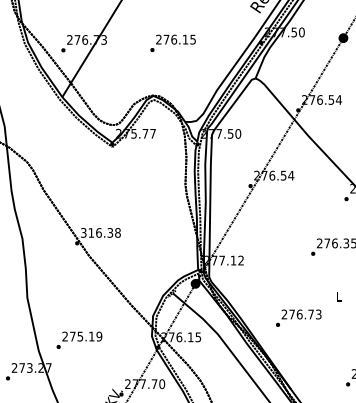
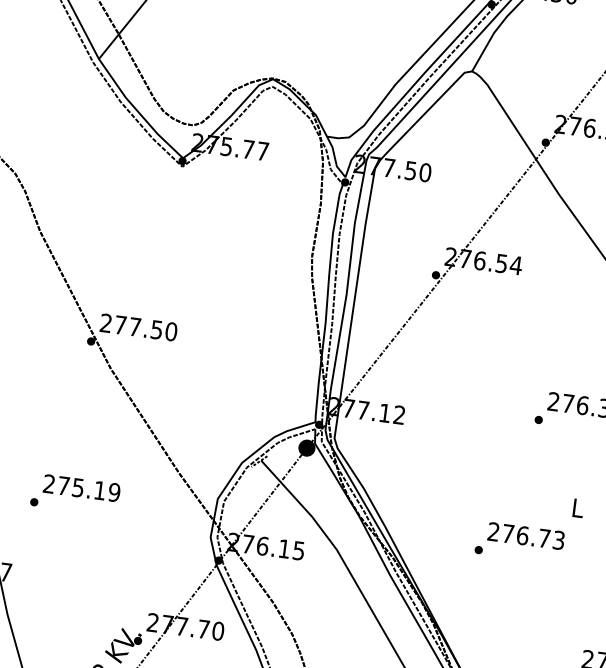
text: (100, 232) -> (138, 326), 316.38 -> 277.50
text: (298, 317) -> (519, 541), moved
text: (79, 339) -> (75, 493), moved

